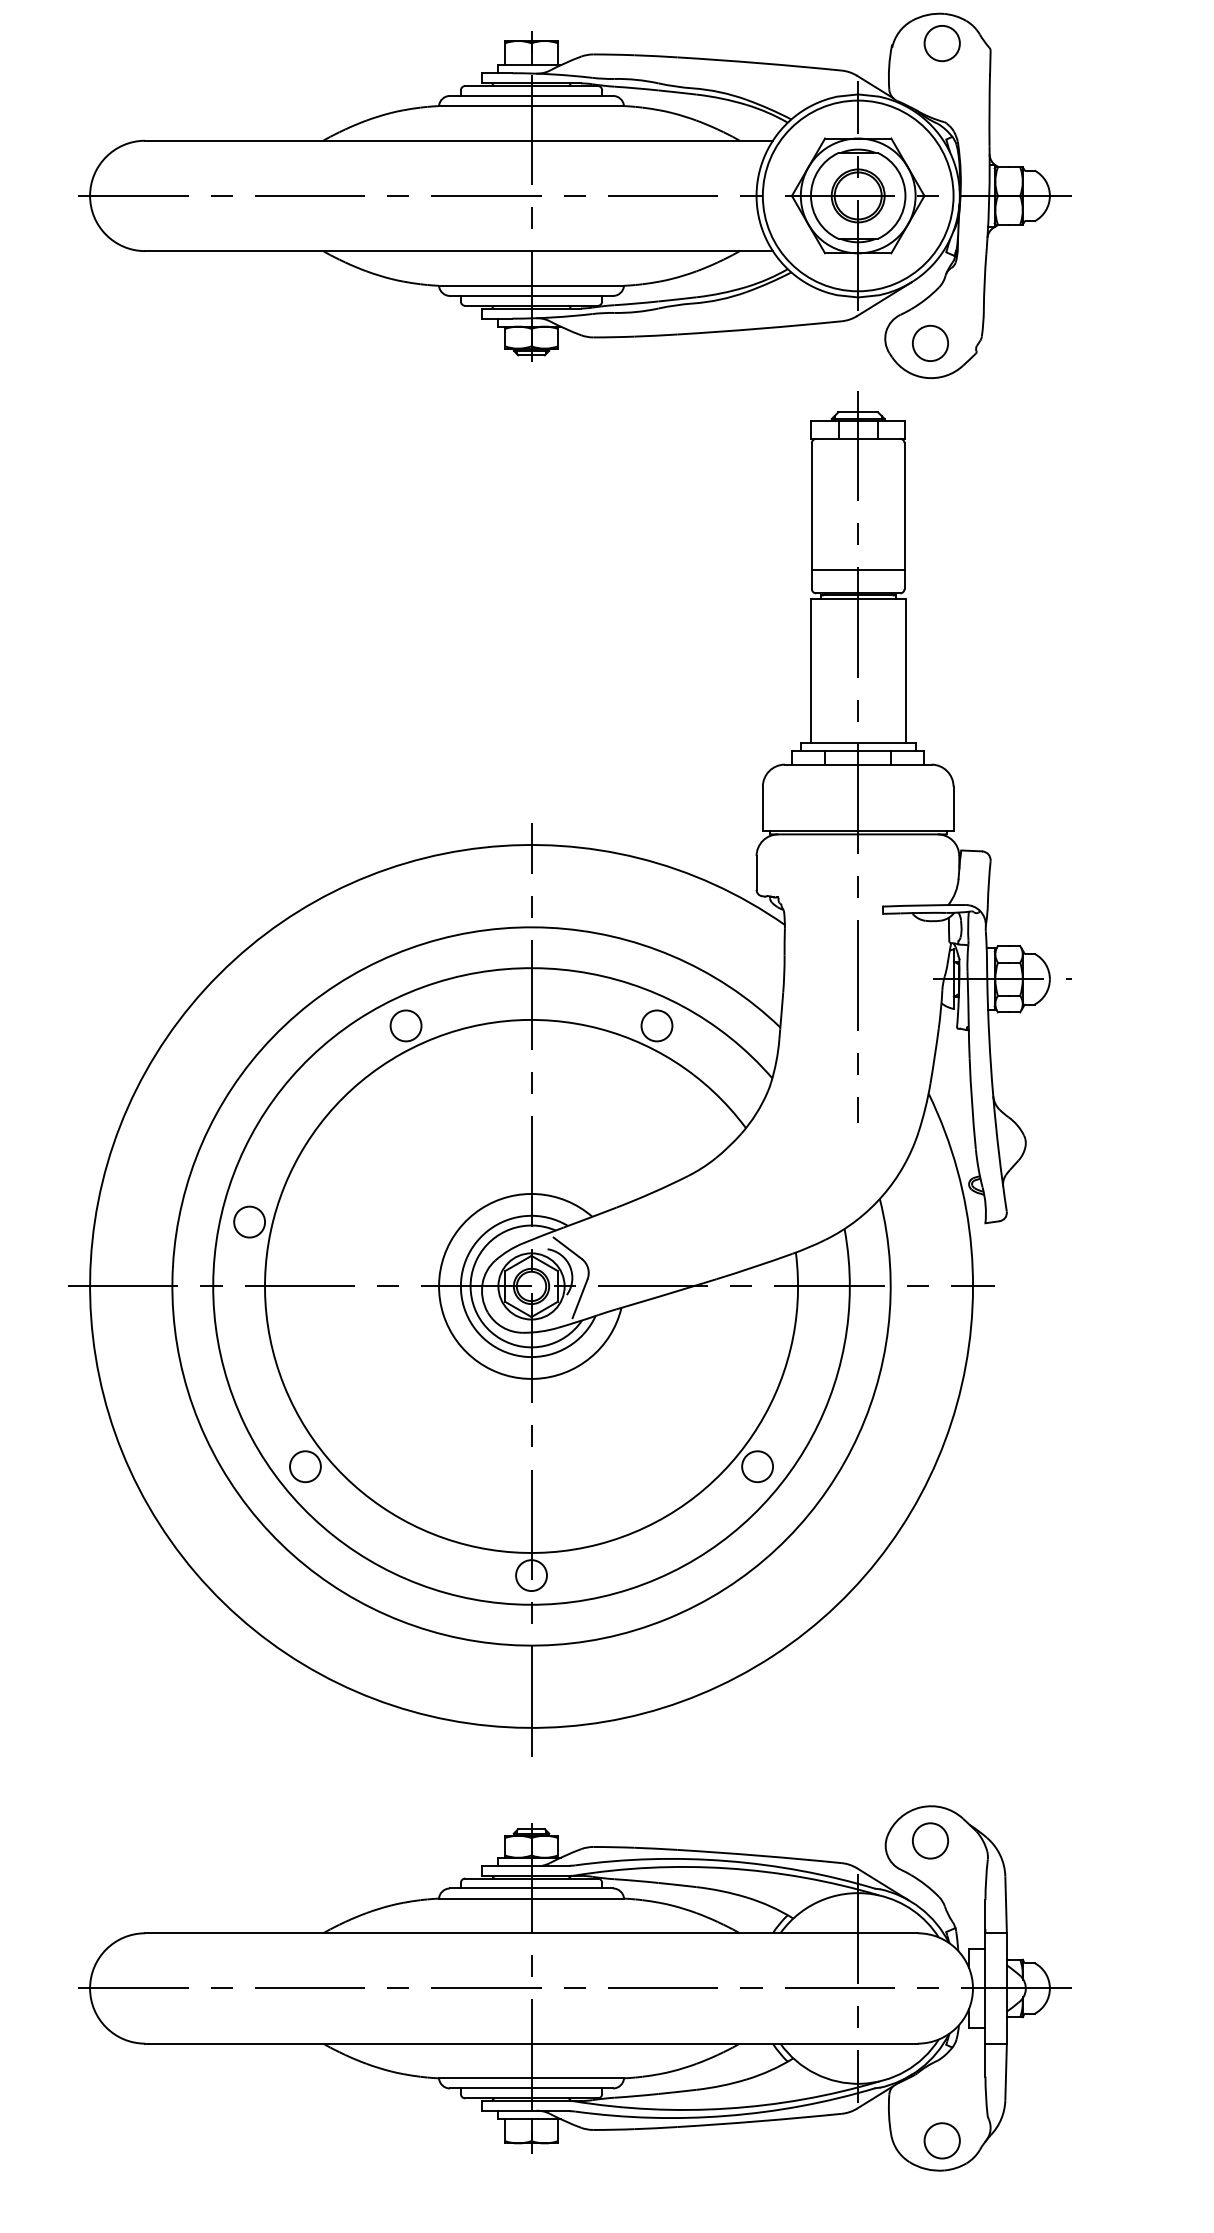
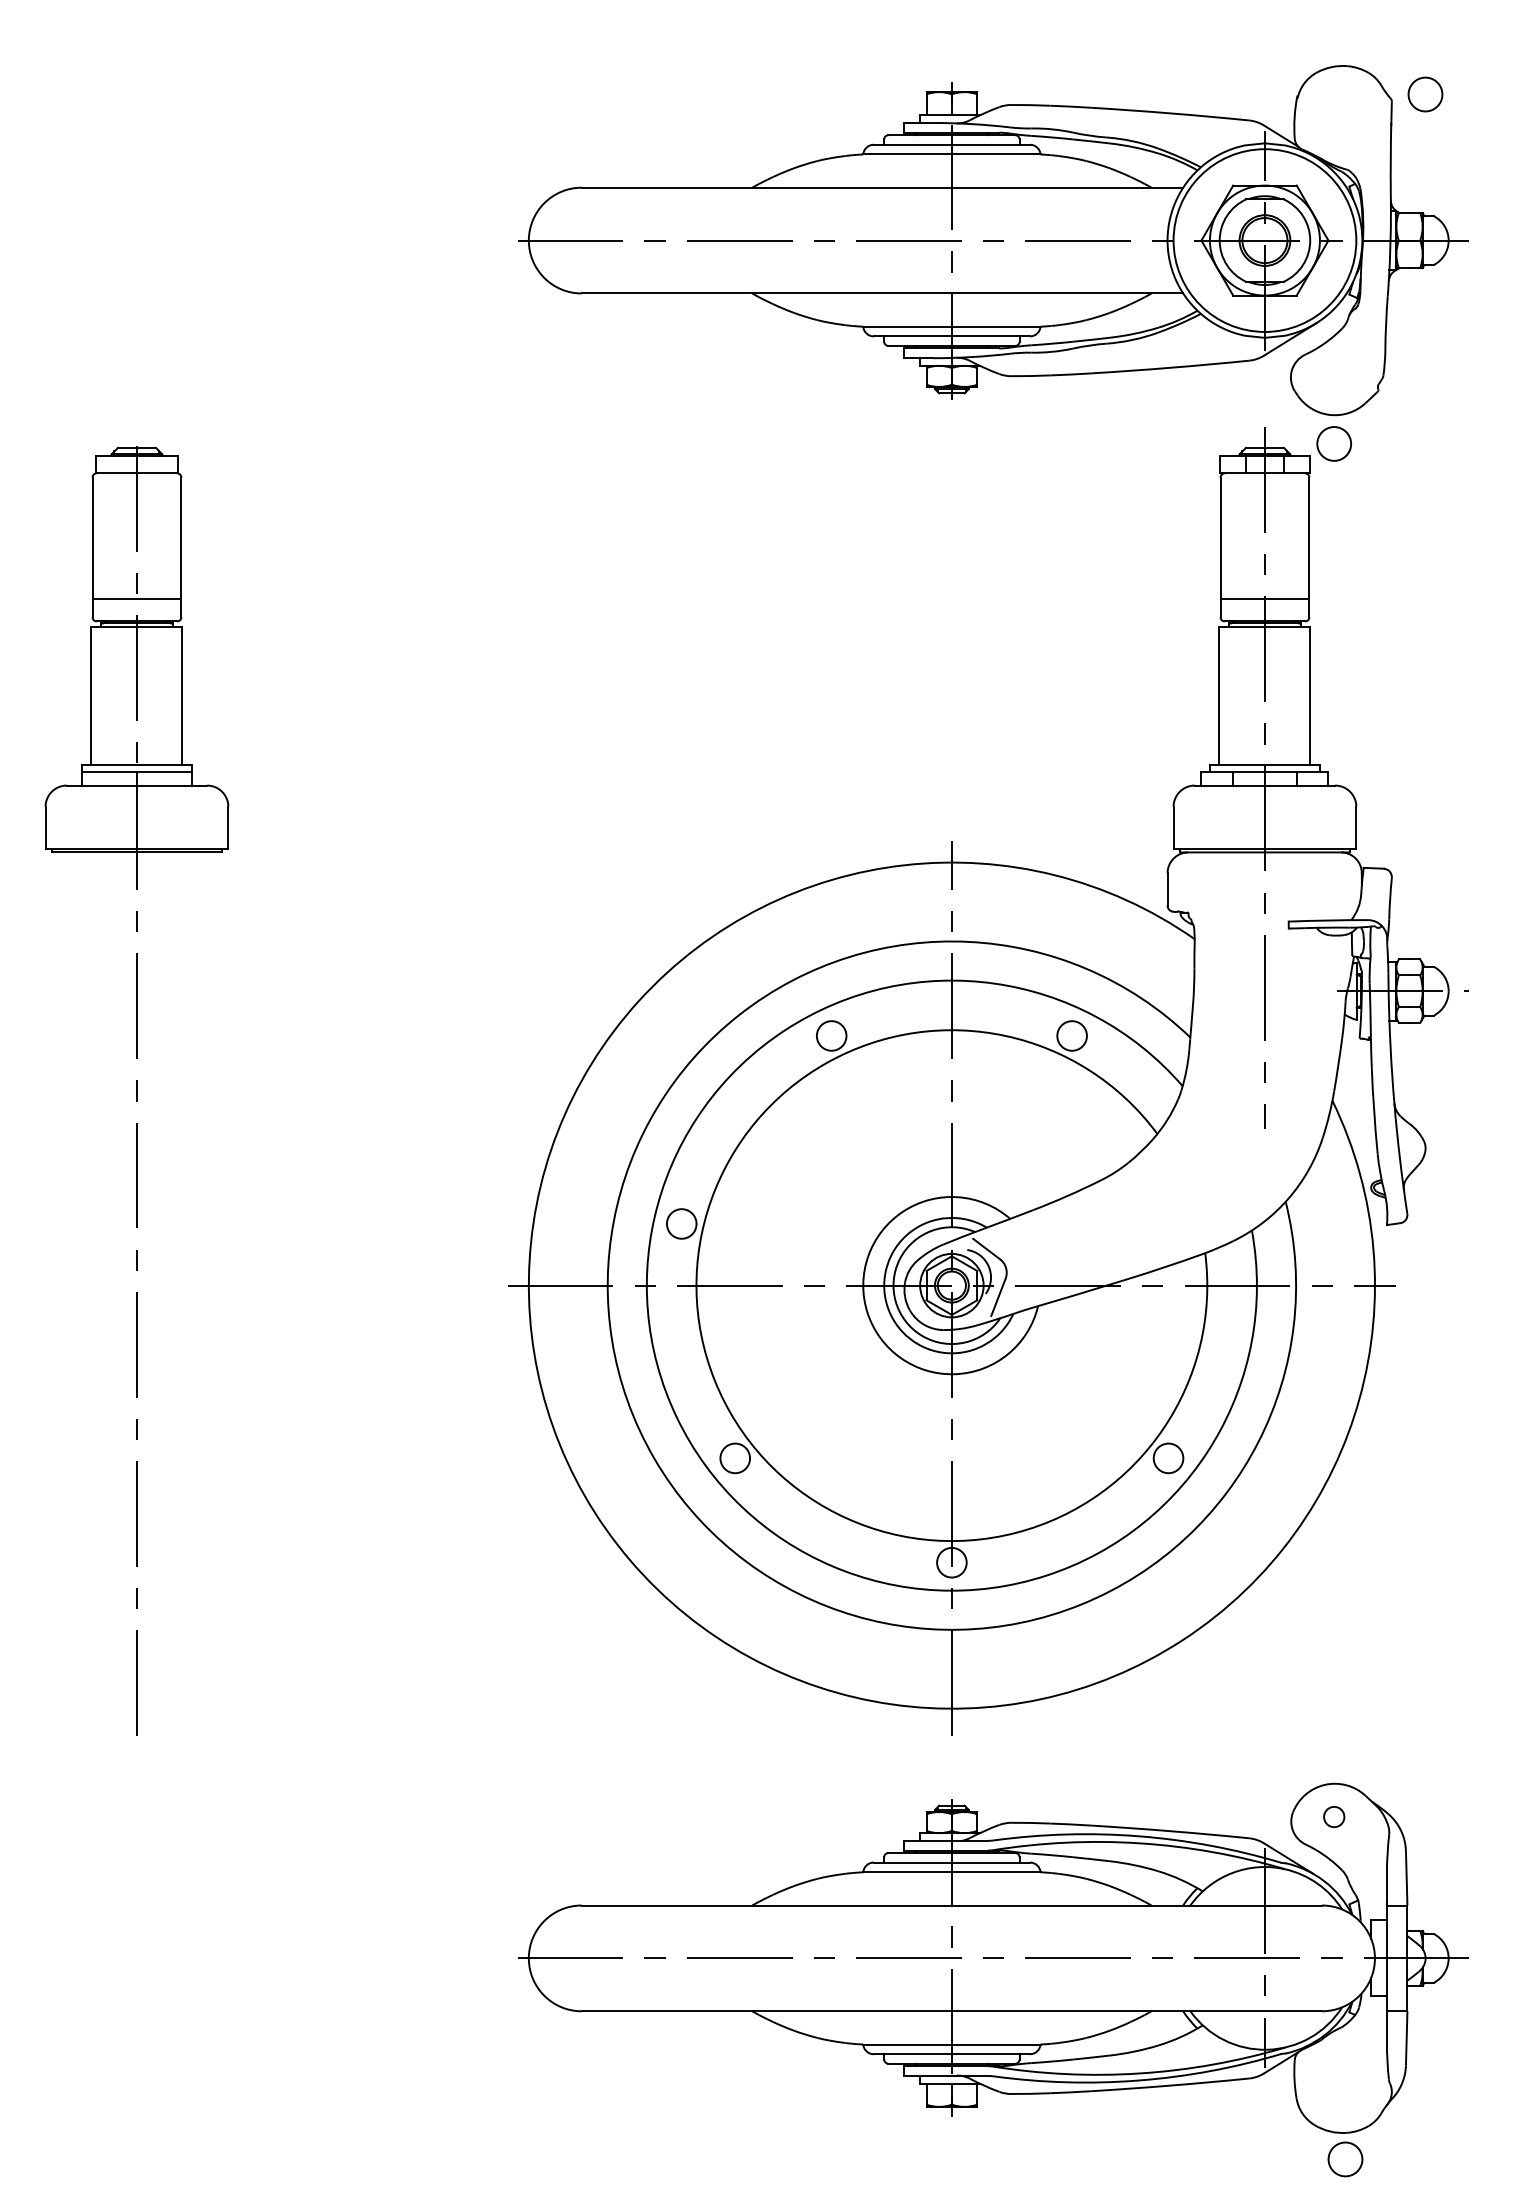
circle: (942, 43) -> (1425, 94), moved
circle: (929, 342) -> (1333, 443), moved
circle: (930, 1840) -> (1334, 1816), size x0.6
circle: (942, 2140) -> (1345, 2159), moved

